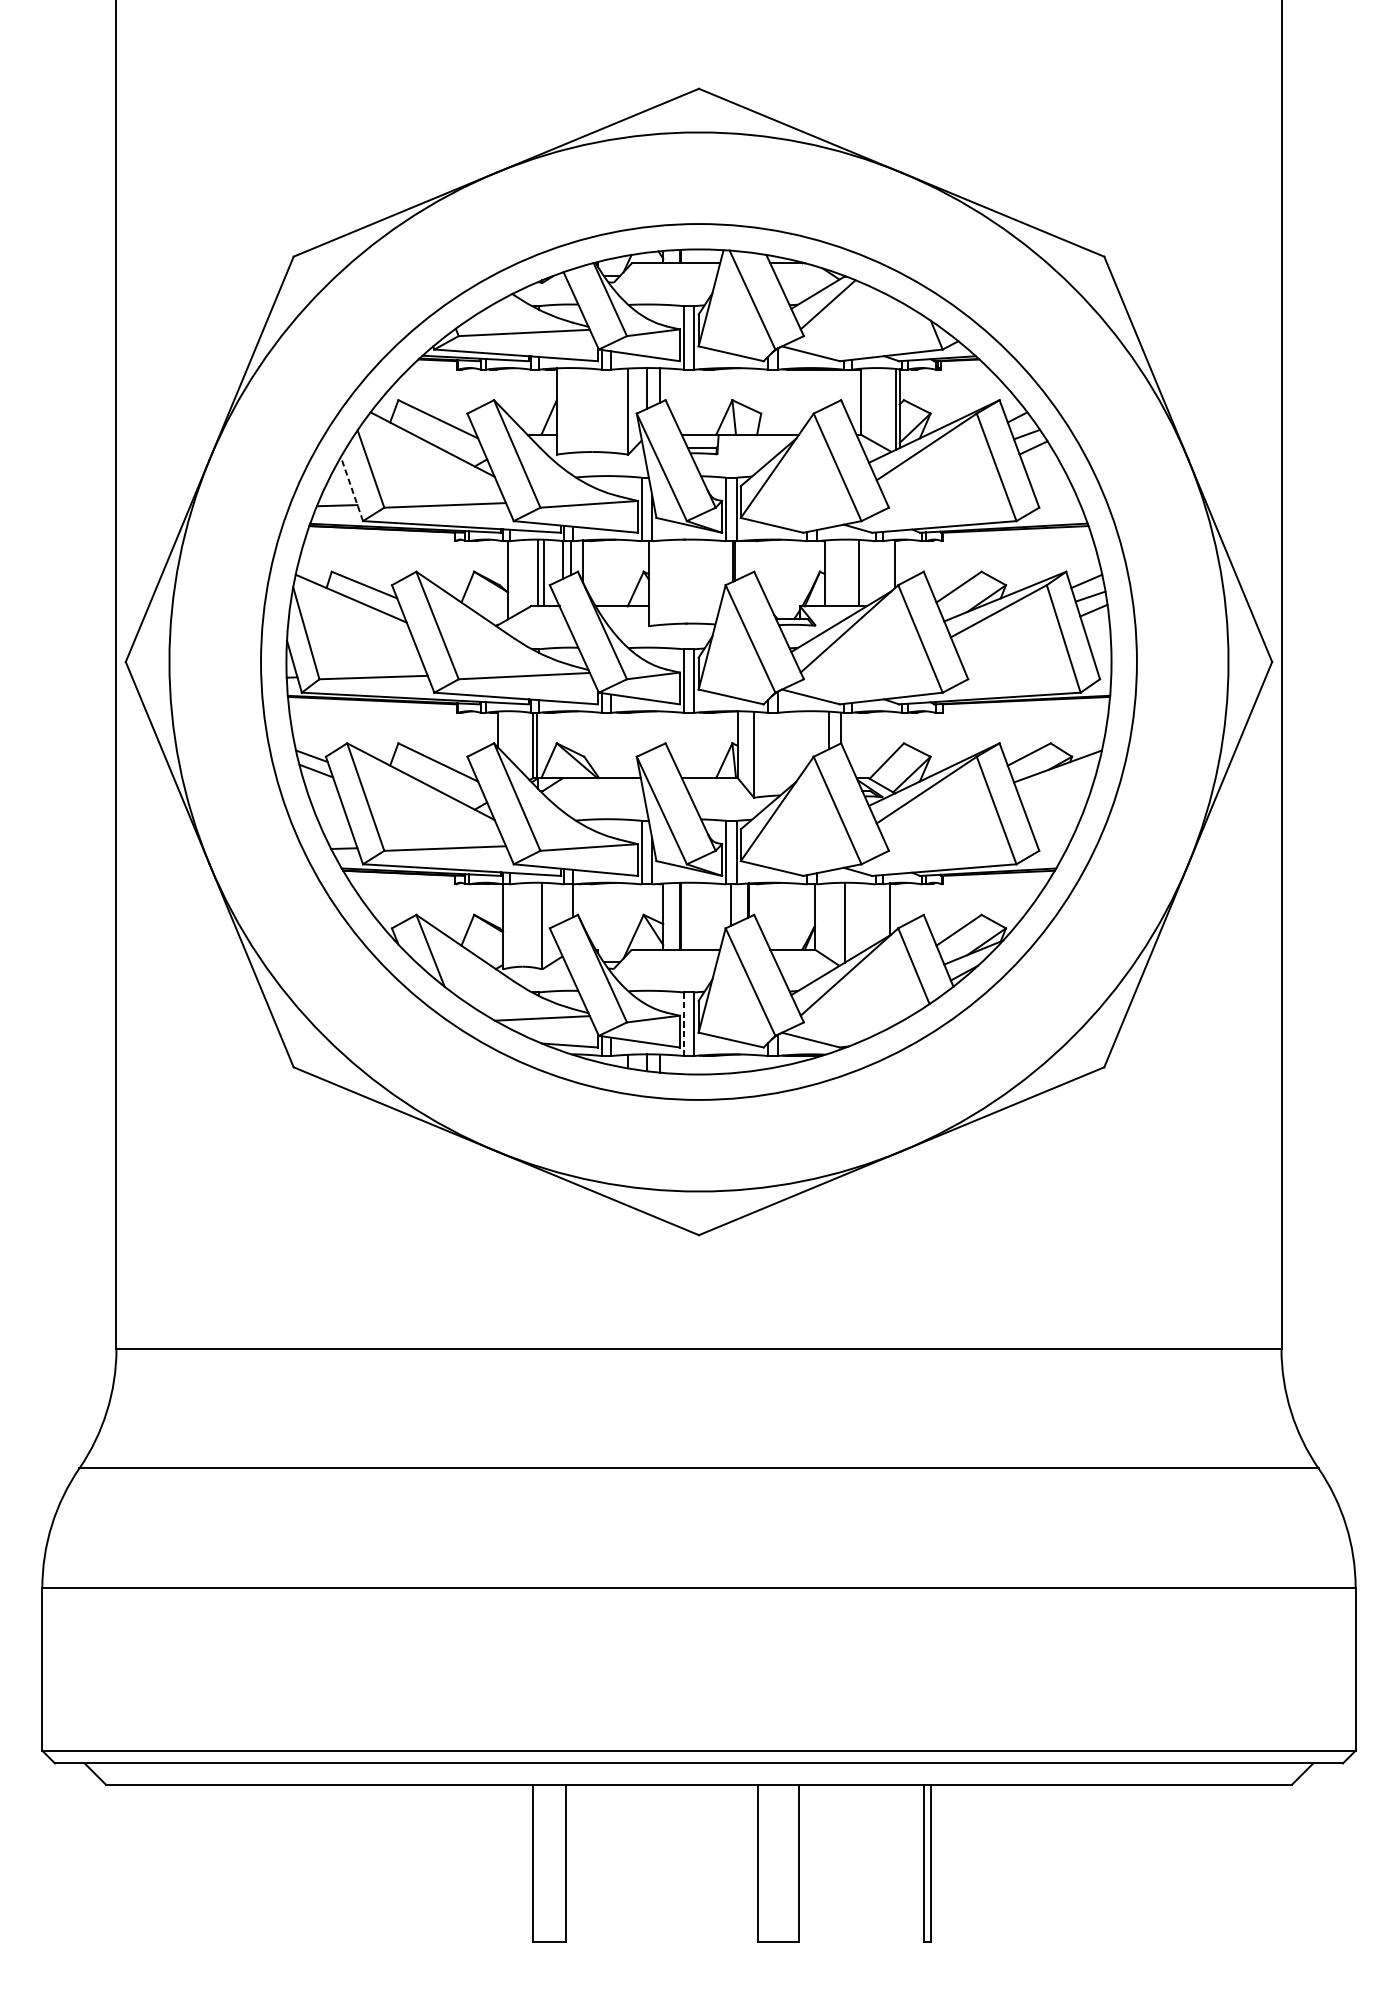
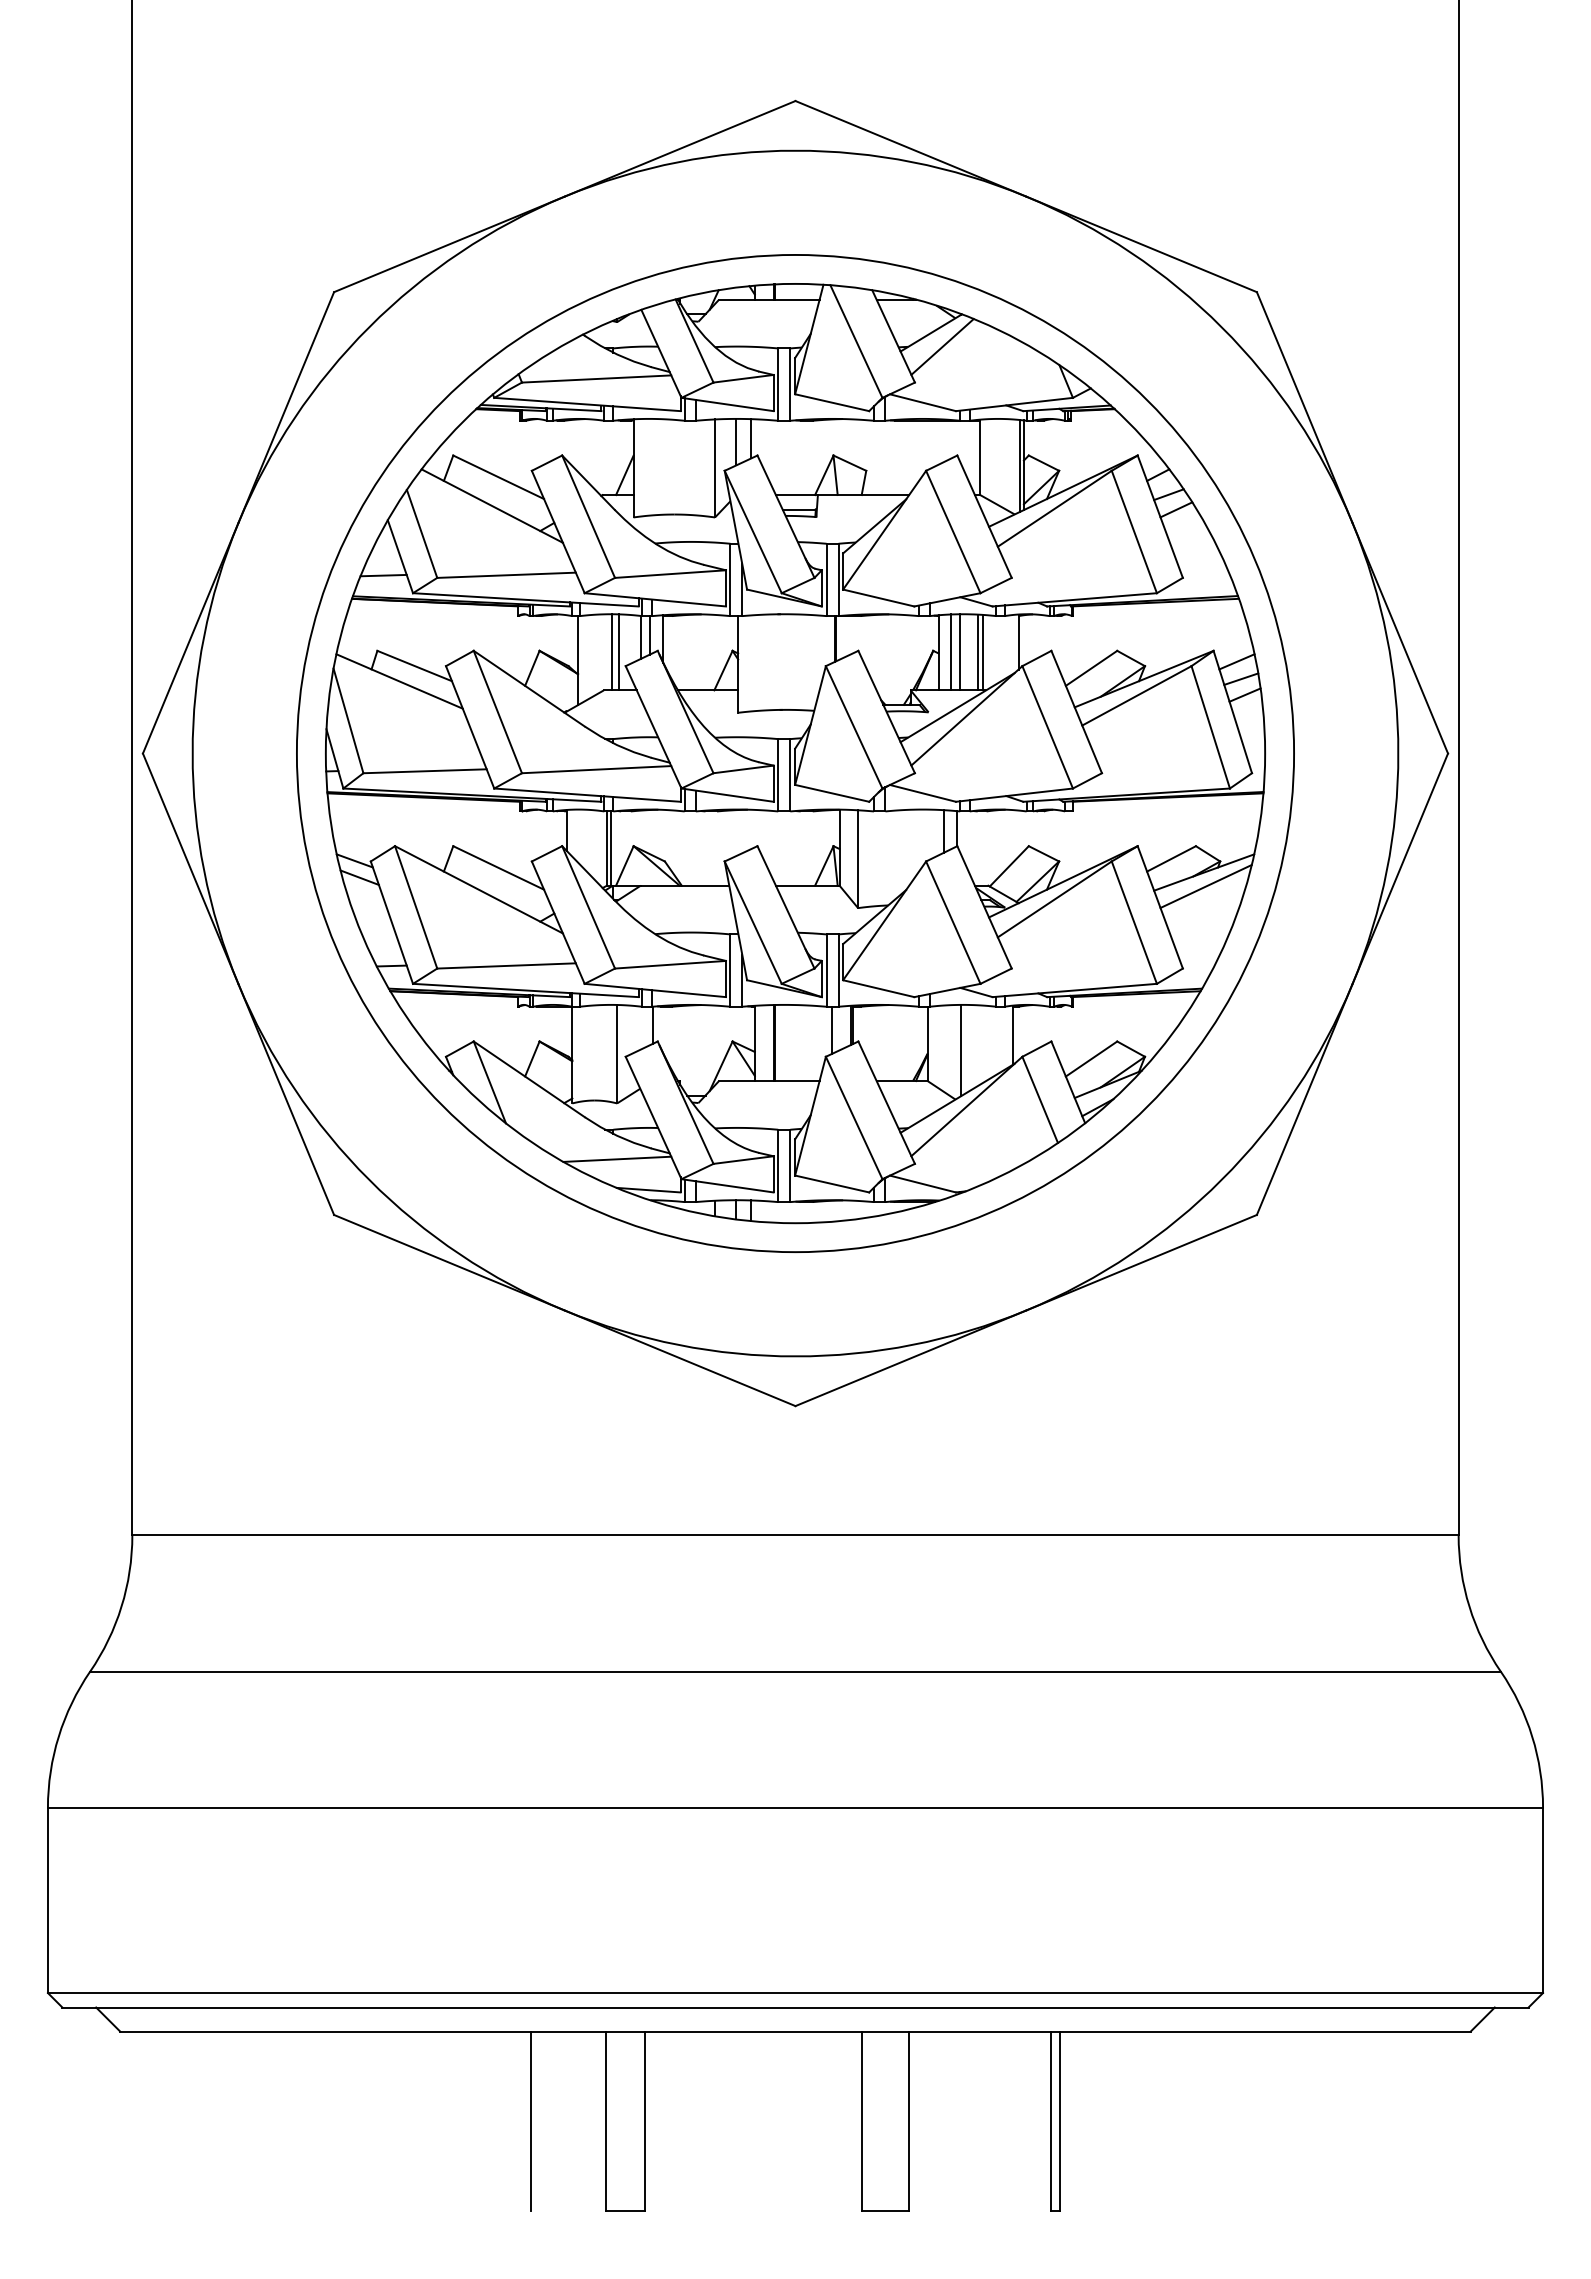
line: (352, 488) -> (400, 556), dashed -> solid
line: (835, 573) -> (950, 652), added
line: (843, 573) -> (960, 652), added
line: (864, 573) -> (983, 652), added
line: (1059, 778) -> (1205, 886), added
line: (684, 1024) -> (778, 1166), dashed -> solid
line: (467, 1862) -> (531, 2120), added

